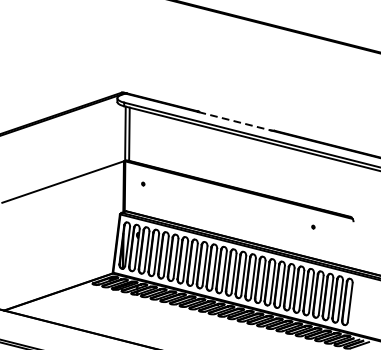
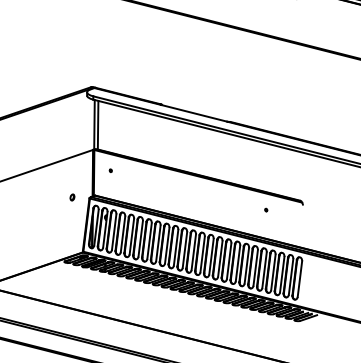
line: (234, 121) -> (194, 113), dashed -> solid
part: (101, 213) -> (72, 197), added

